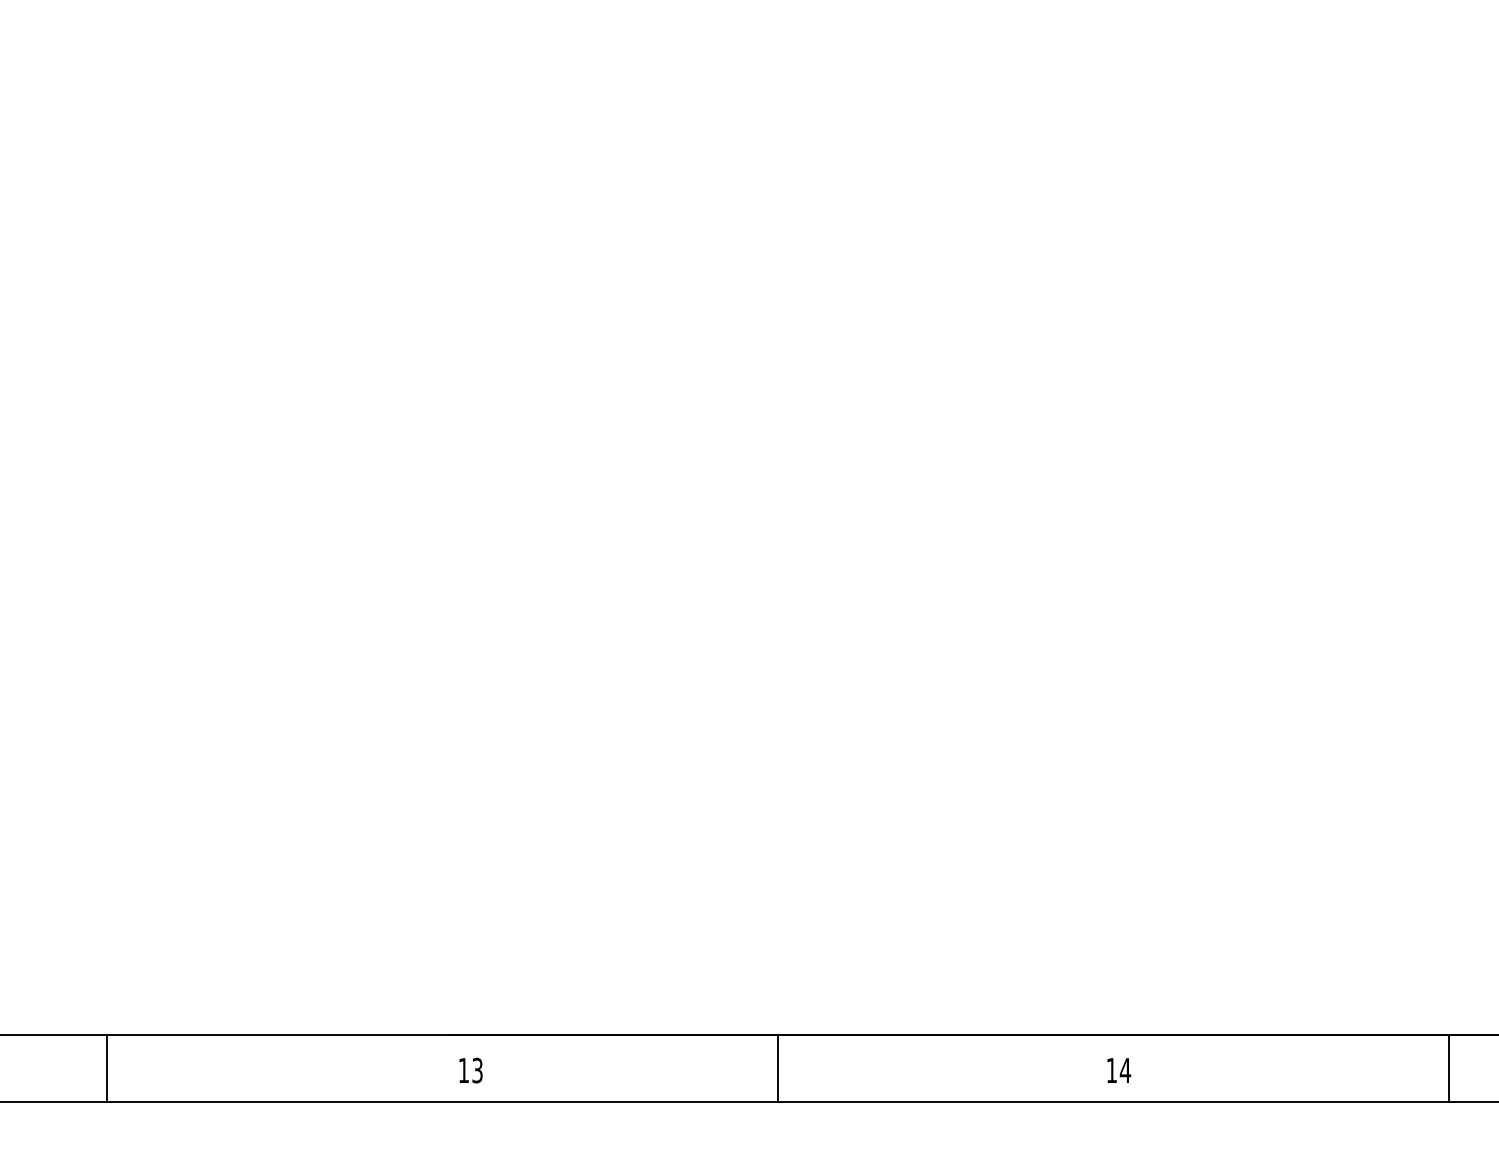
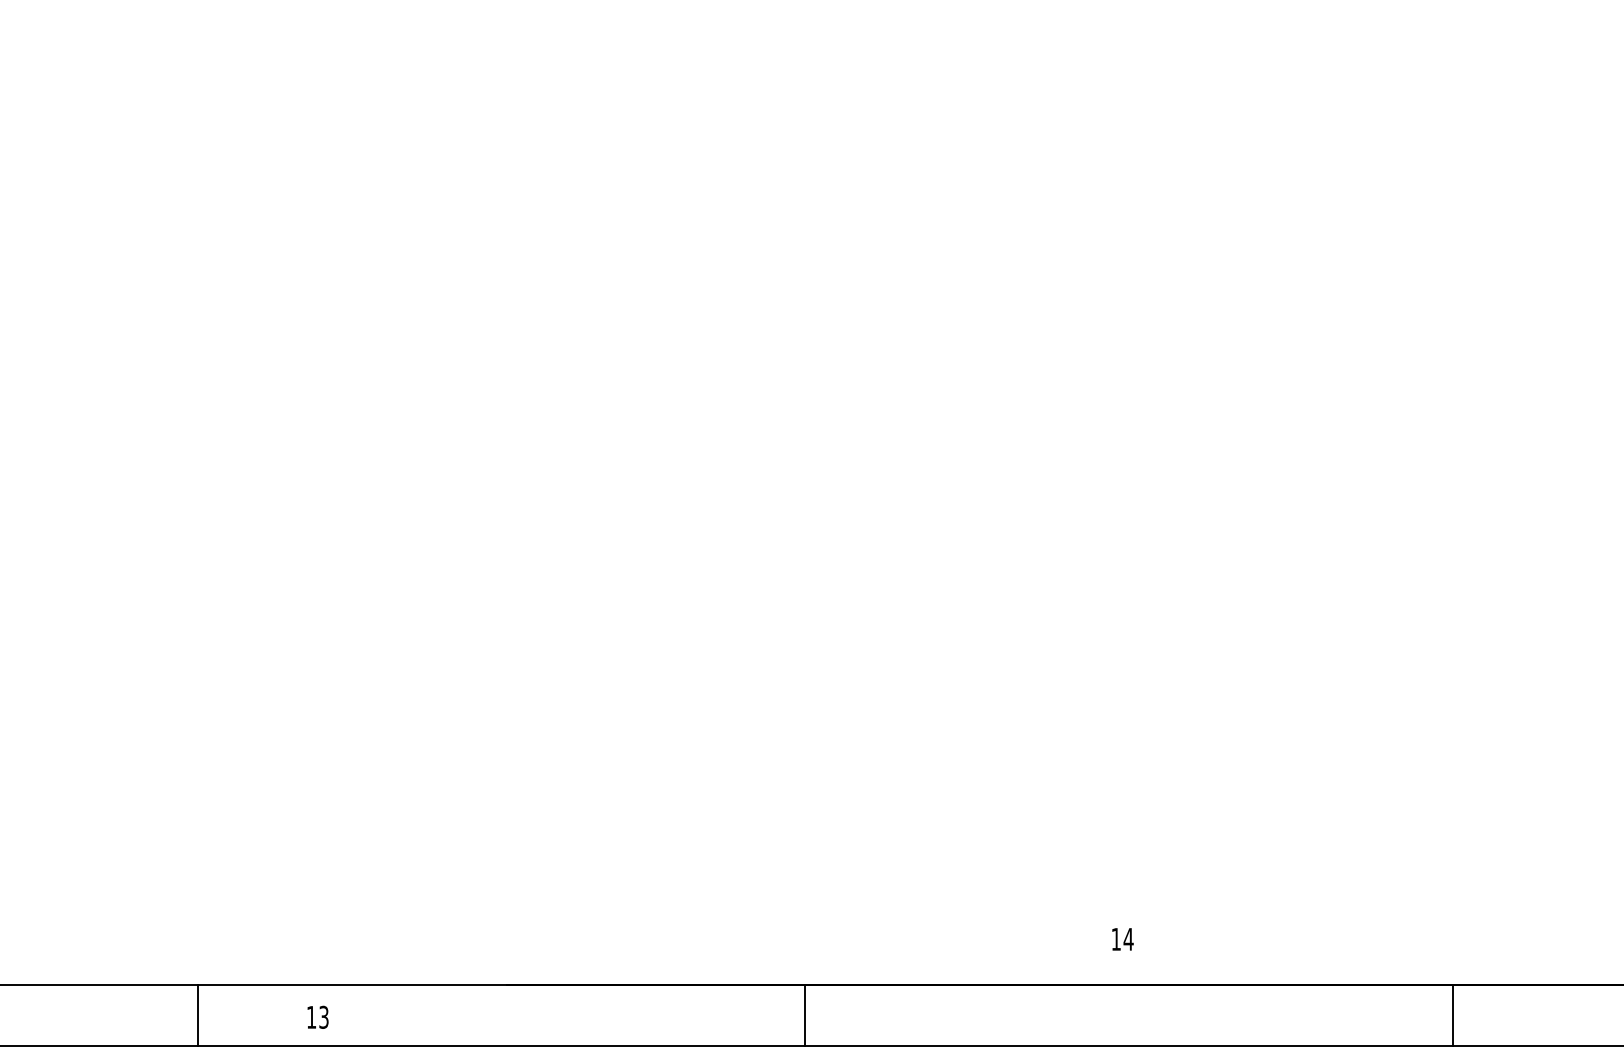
line: (1448, 1067) -> (1453, 1014), moved
text: (470, 1069) -> (317, 1016), moved
text: (1118, 1070) -> (1122, 939), moved

